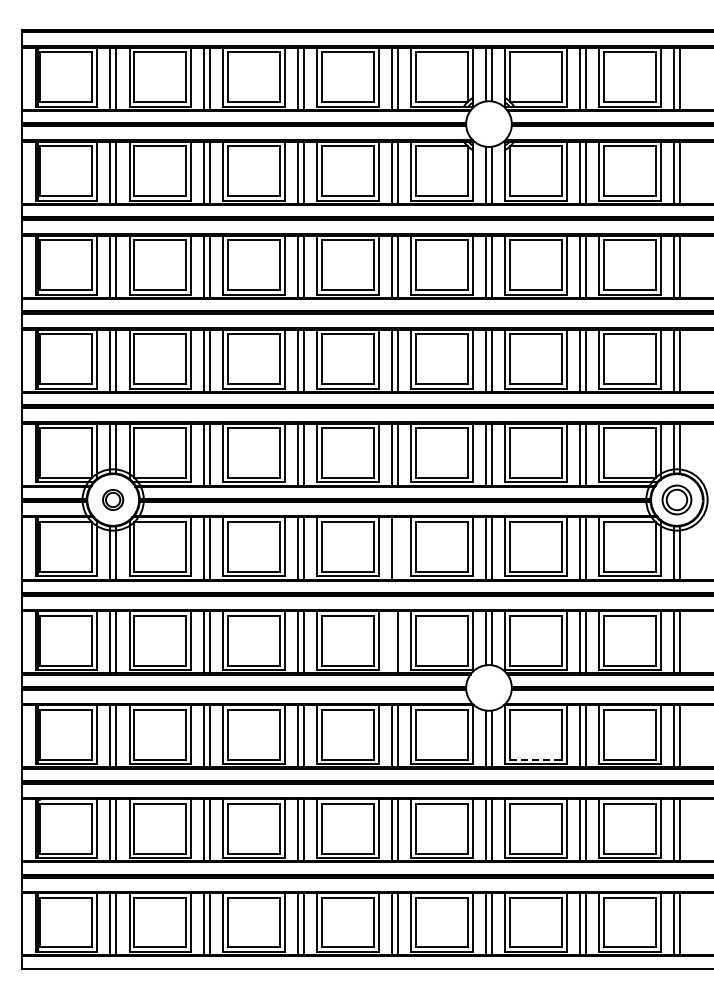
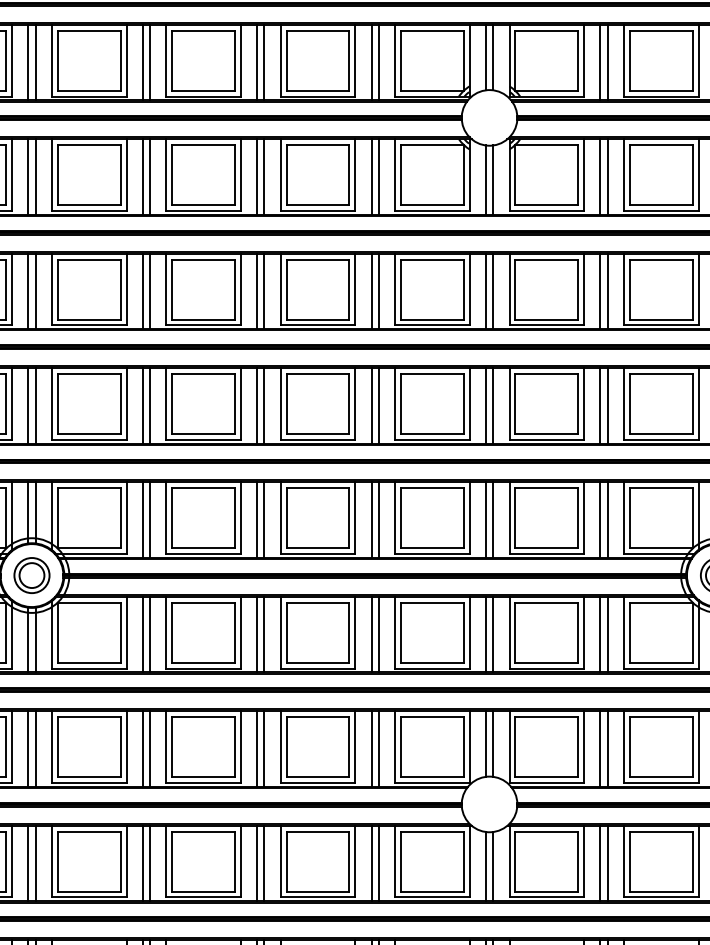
part: (112, 499) -> (31, 574), size x1.43
line: (398, 548) -> (379, 634), added
line: (392, 642) -> (372, 749), added
line: (536, 759) -> (547, 891), dashed -> solid

